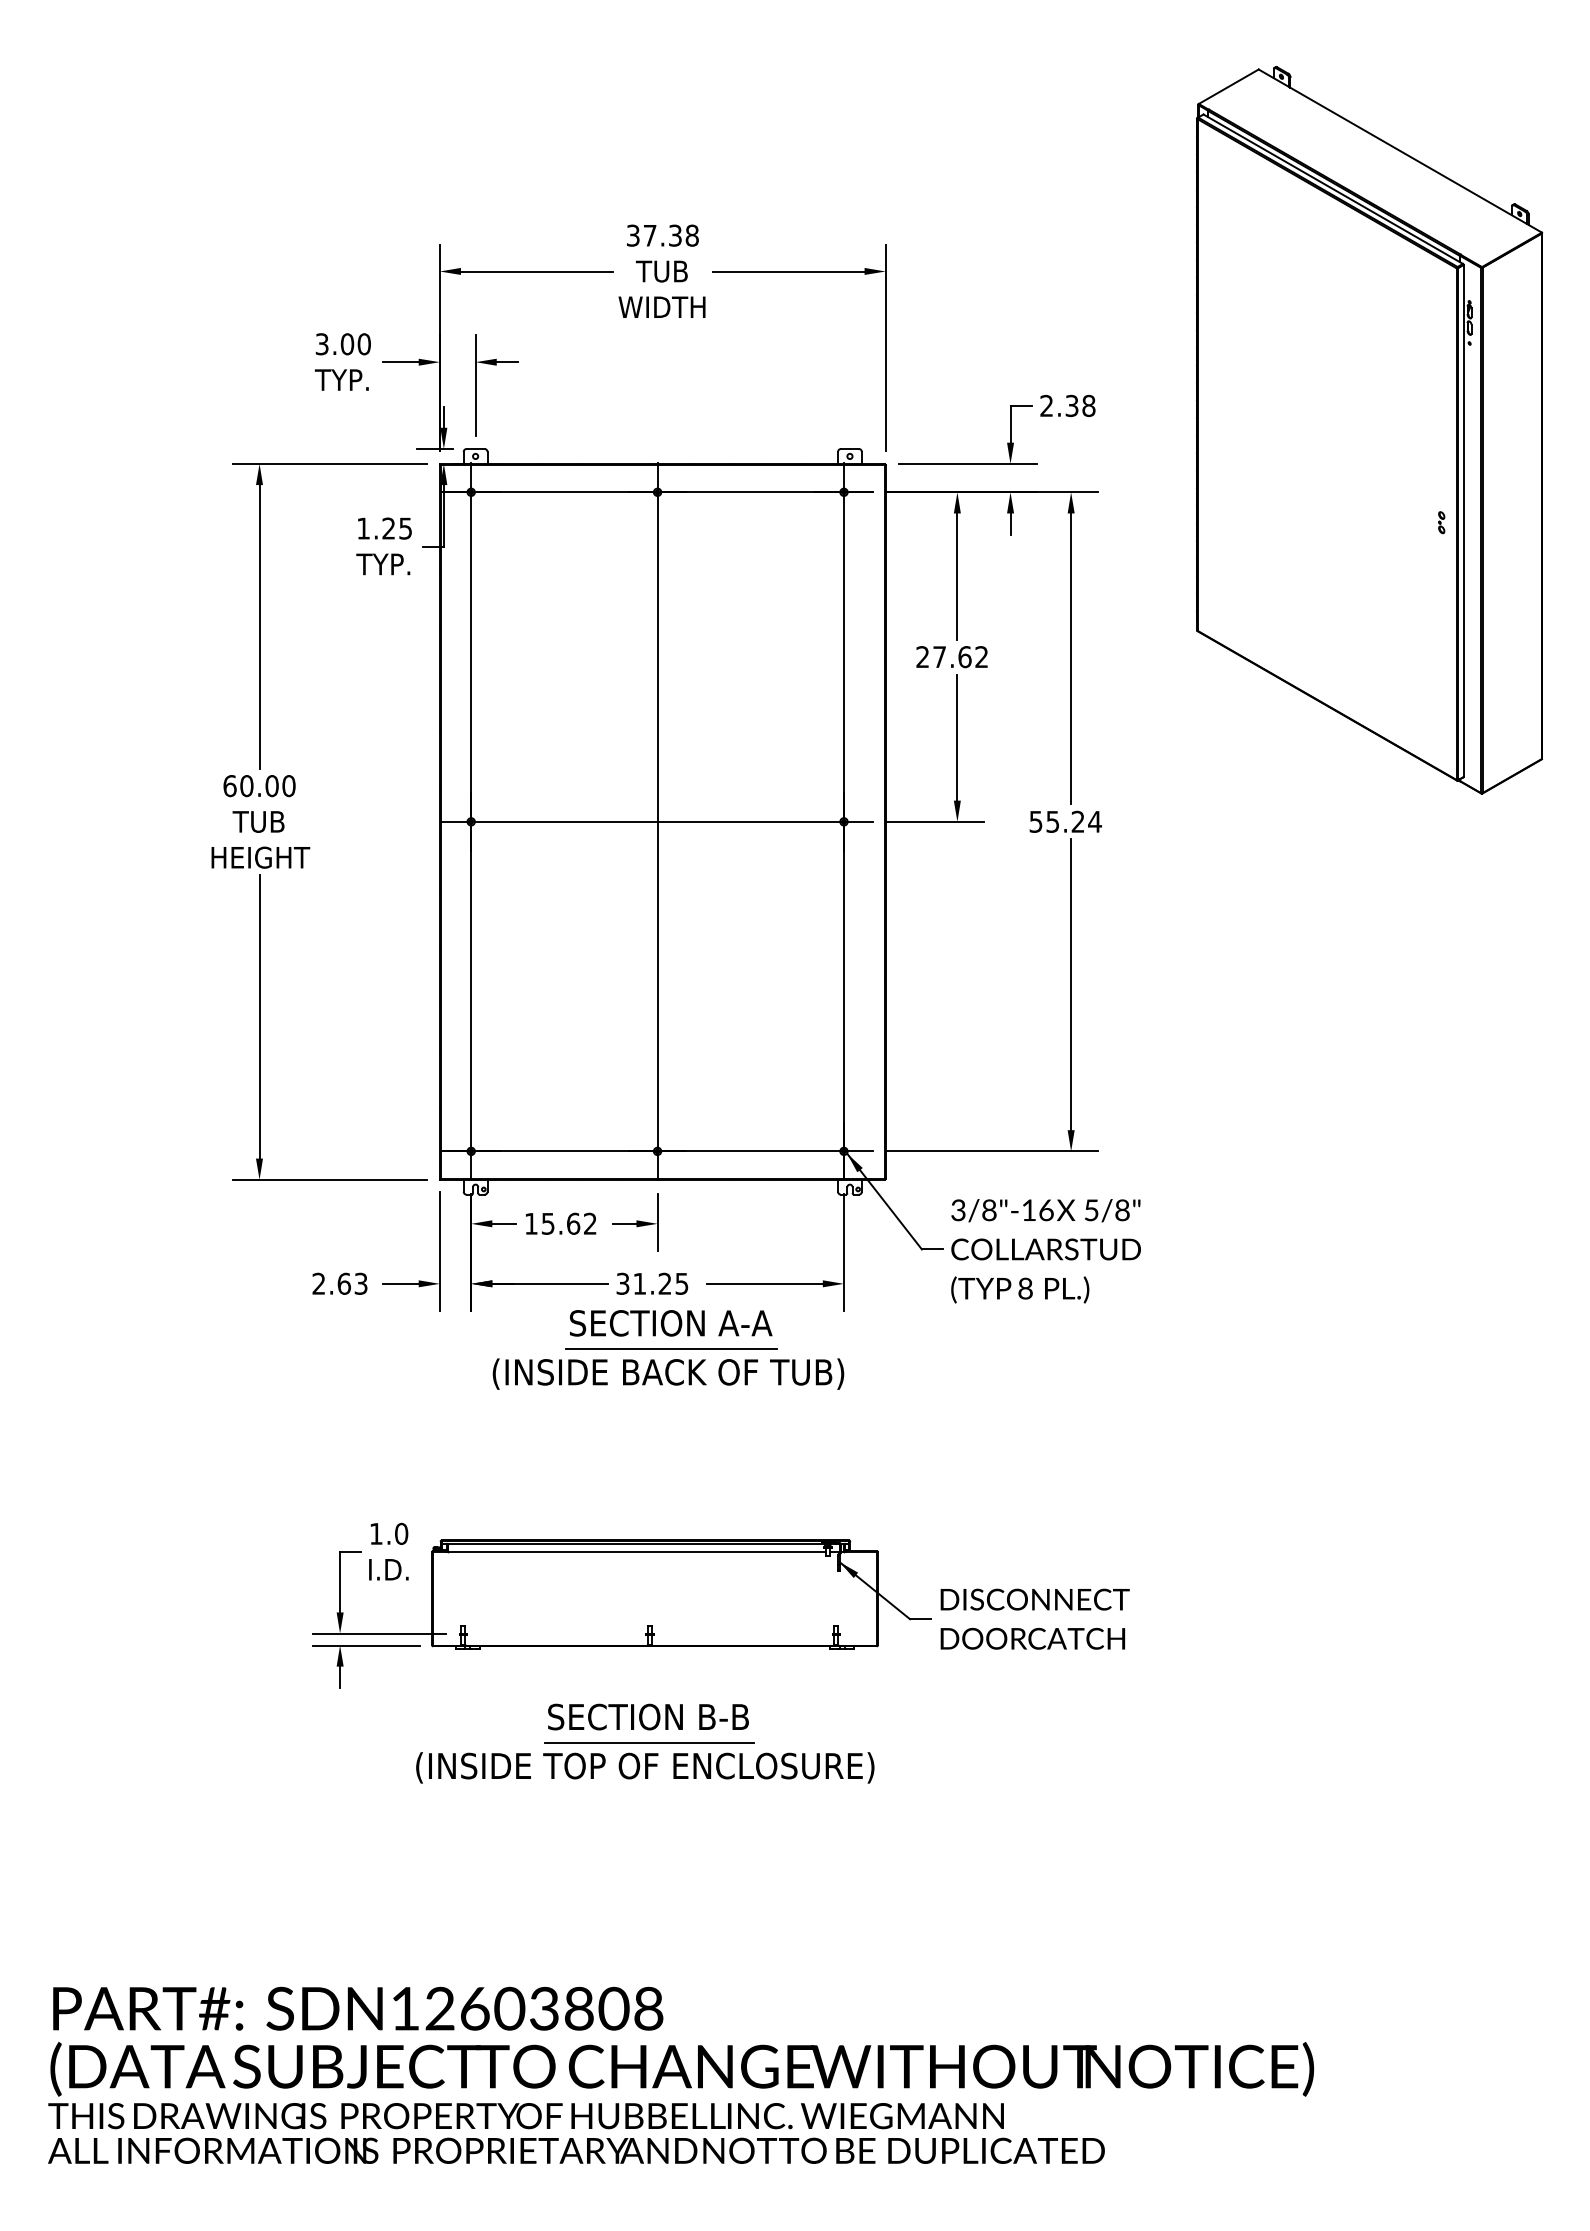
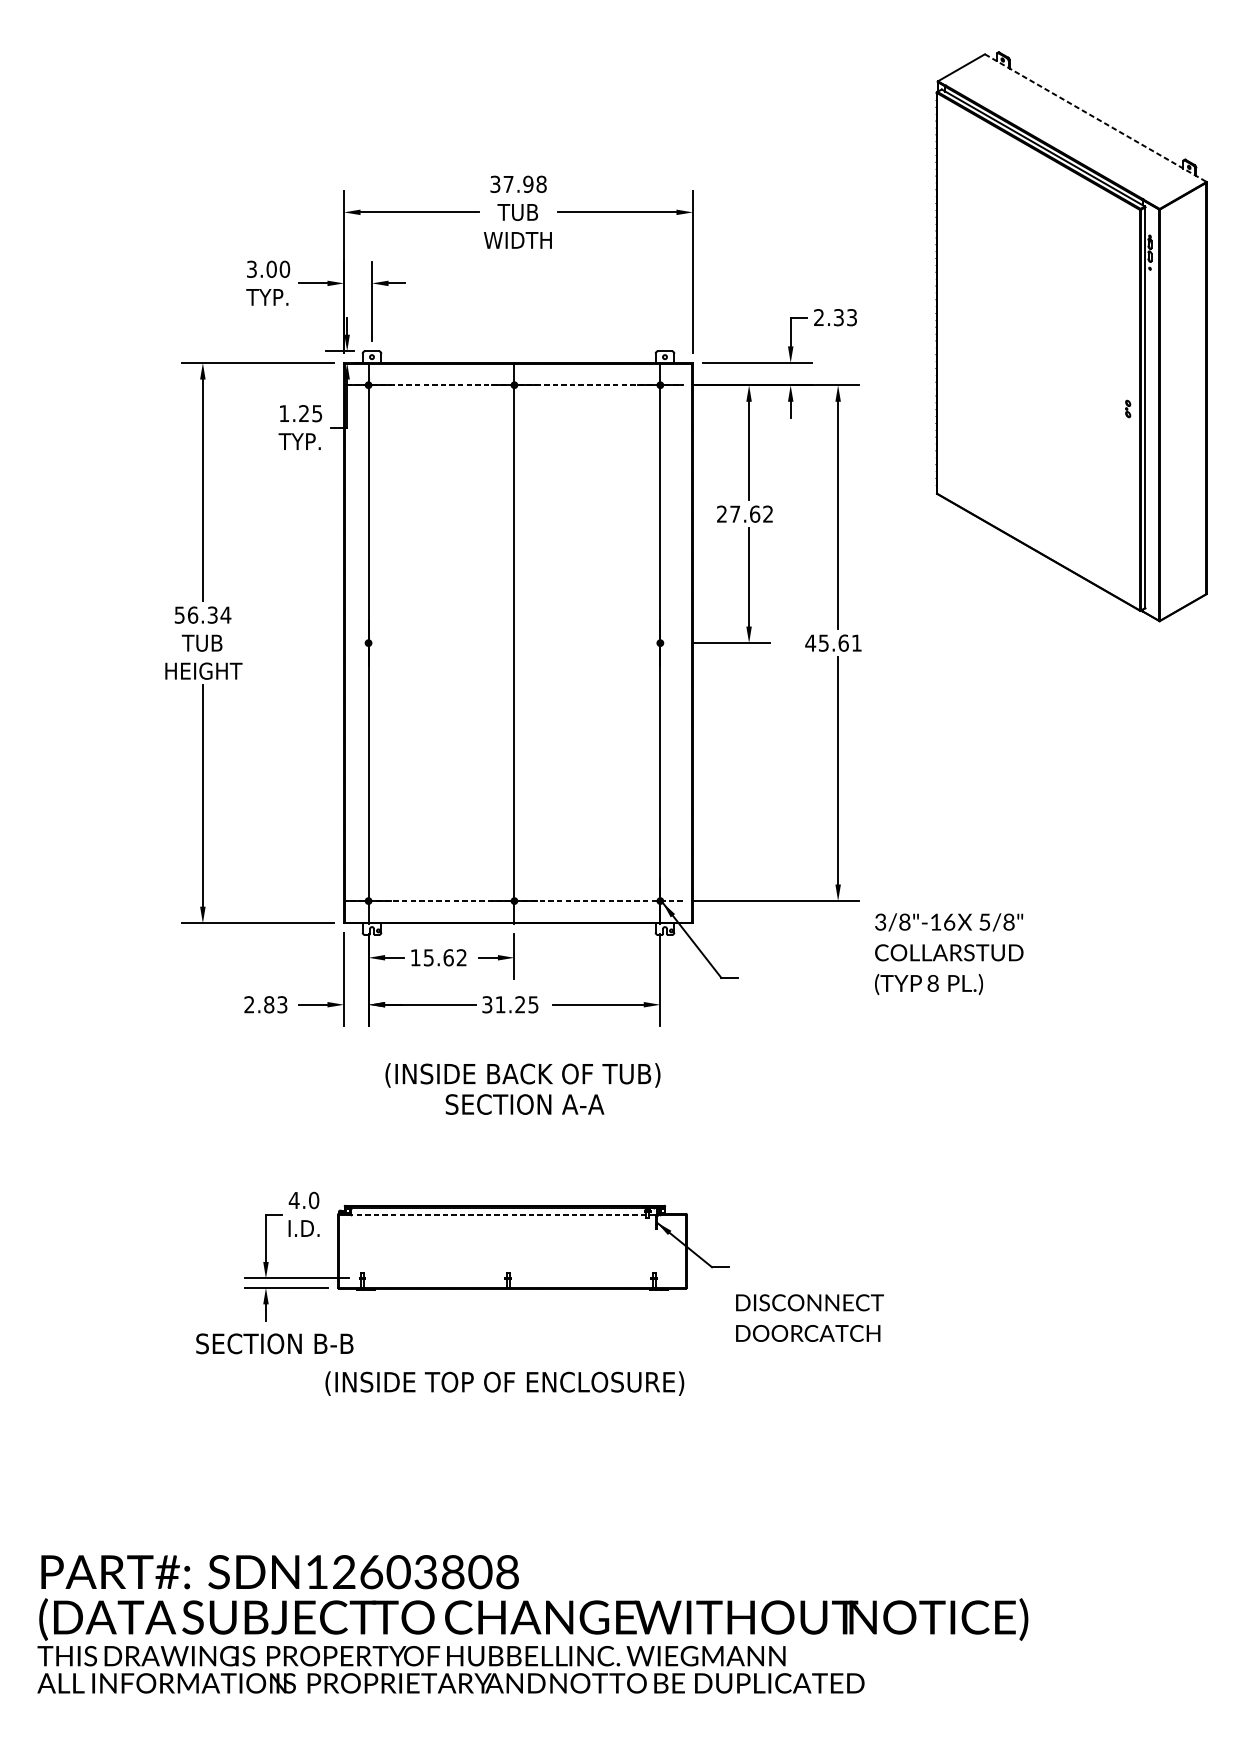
line: (1400, 151) -> (1095, 118), solid -> dashed
text: (674, 235) -> (527, 184), 37.38 -> 37.98
text: (1088, 405) -> (851, 317), 2.38 -> 2.33
line: (658, 492) -> (515, 385), solid -> dashed
text: (259, 786) -> (202, 615), 60.00 -> 56.34
line: (657, 821) -> (514, 642), removed
text: (1065, 821) -> (833, 642), 55.24 -> 45.61
line: (657, 1151) -> (514, 901), solid -> dashed
text: (1045, 1251) -> (948, 954), moved
text: (343, 1283) -> (268, 1004), 2.63 -> 2.83
text: (670, 1323) -> (524, 1104), moved
line: (671, 1348) -> (525, 1055), removed
text: (376, 1533) -> (294, 1200), 1.0 -> 4.0
line: (637, 1551) -> (498, 1214), solid -> dashed
text: (1034, 1618) -> (809, 1317), moved
text: (648, 1716) -> (274, 1343), moved
line: (648, 1742) -> (507, 1363), removed

